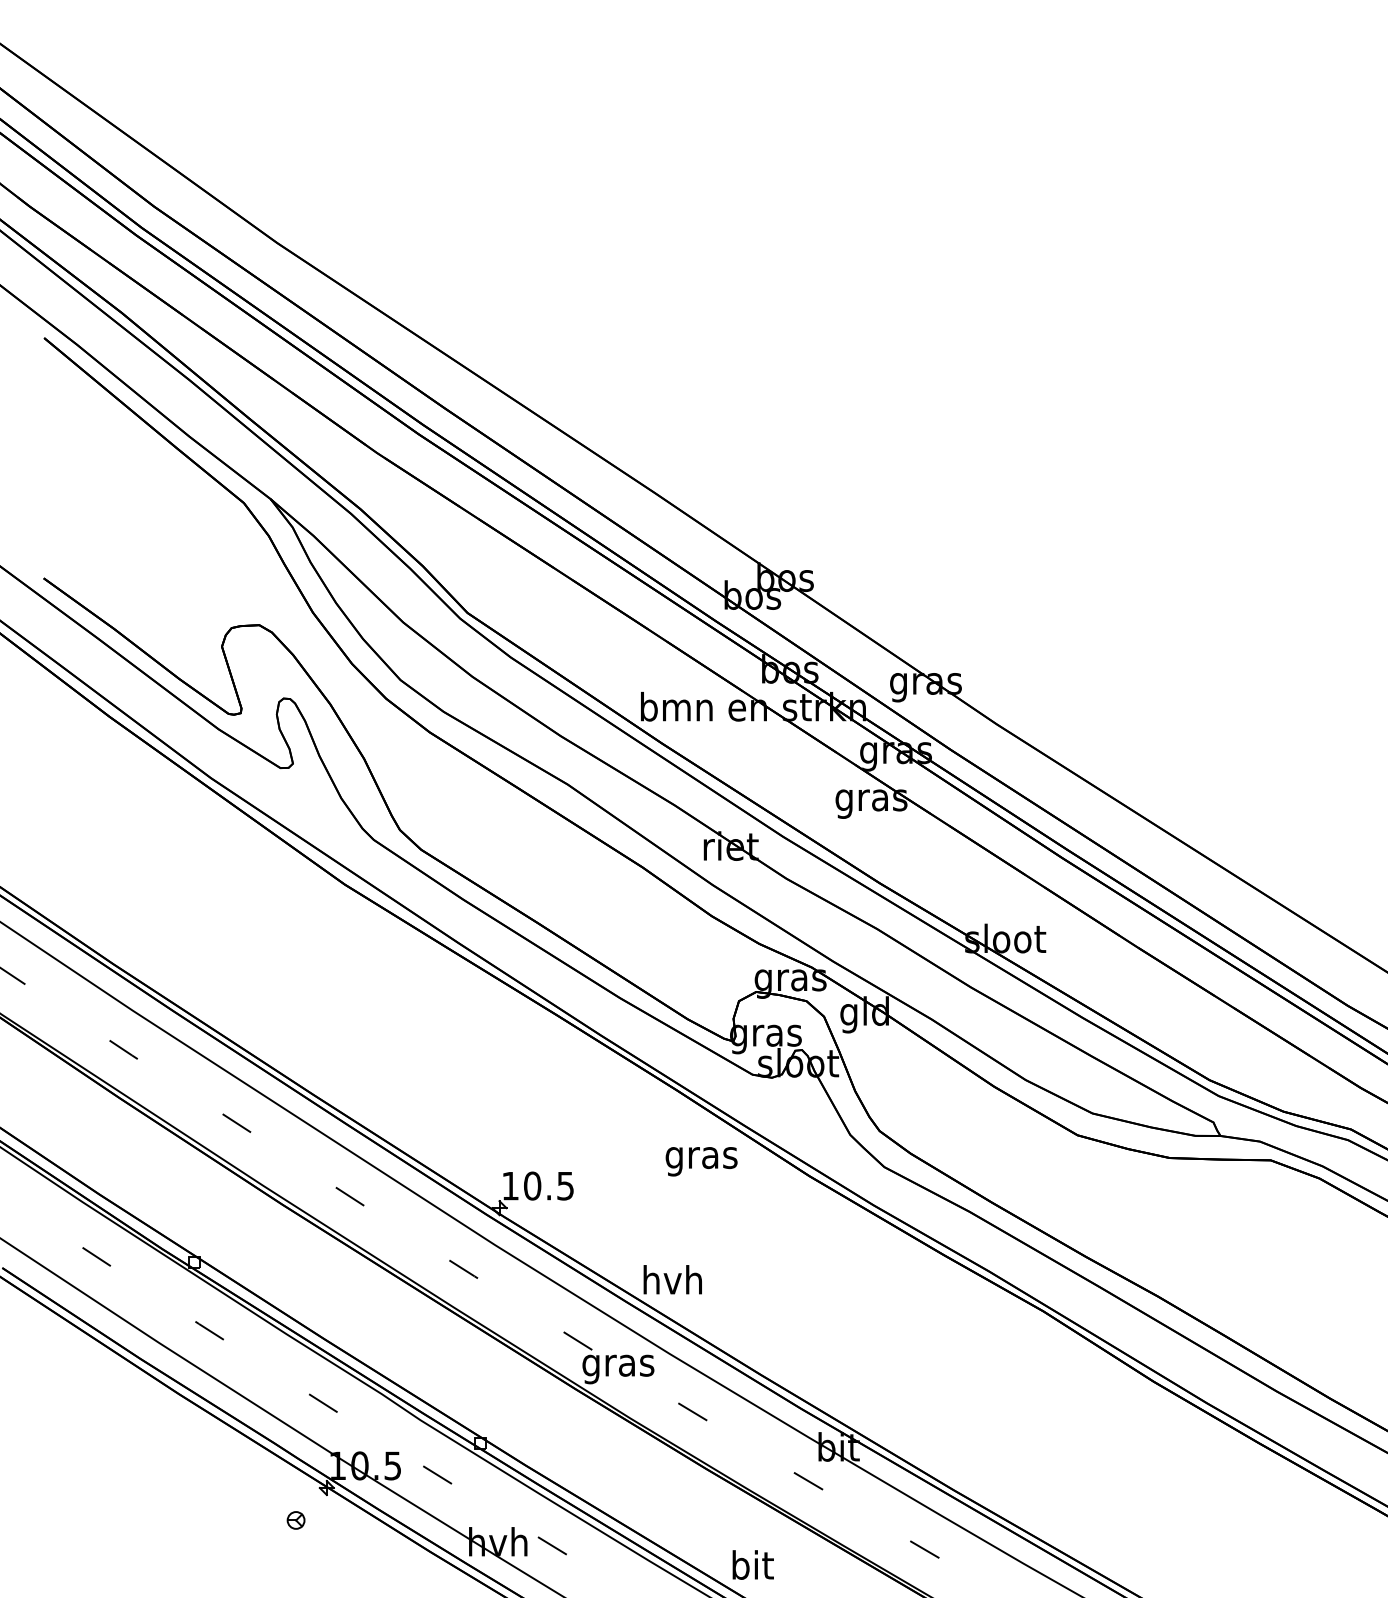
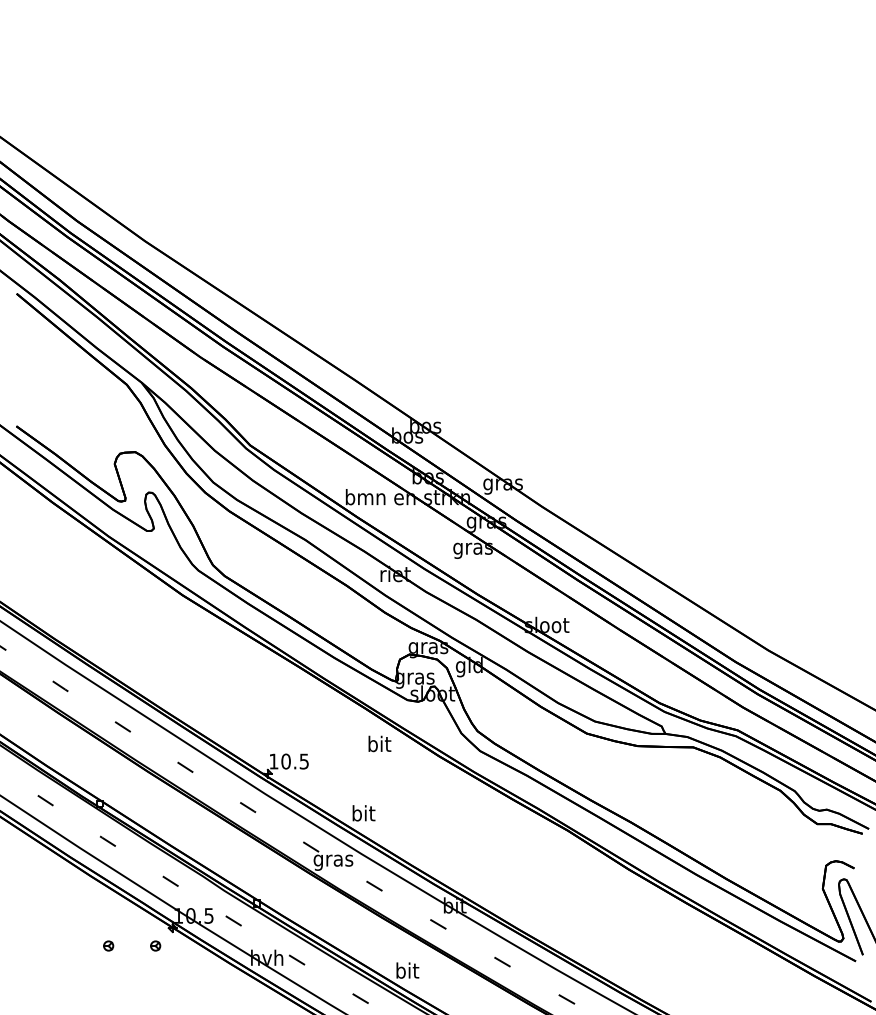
text: (701, 1156) -> (379, 745), gras -> bit
text: (672, 1280) -> (363, 813), hvh -> bit
part: (210, 1519) -> (108, 945), added

